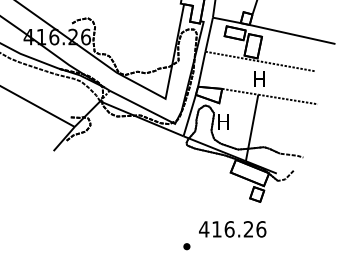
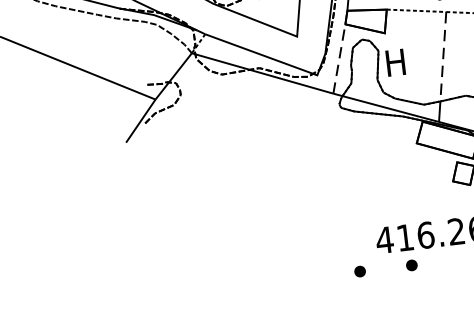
line: (189, 115) -> (338, 58), solid -> dashed
line: (253, 122) -> (443, 57), solid -> dashed
part: (218, 246) -> (411, 265), added

